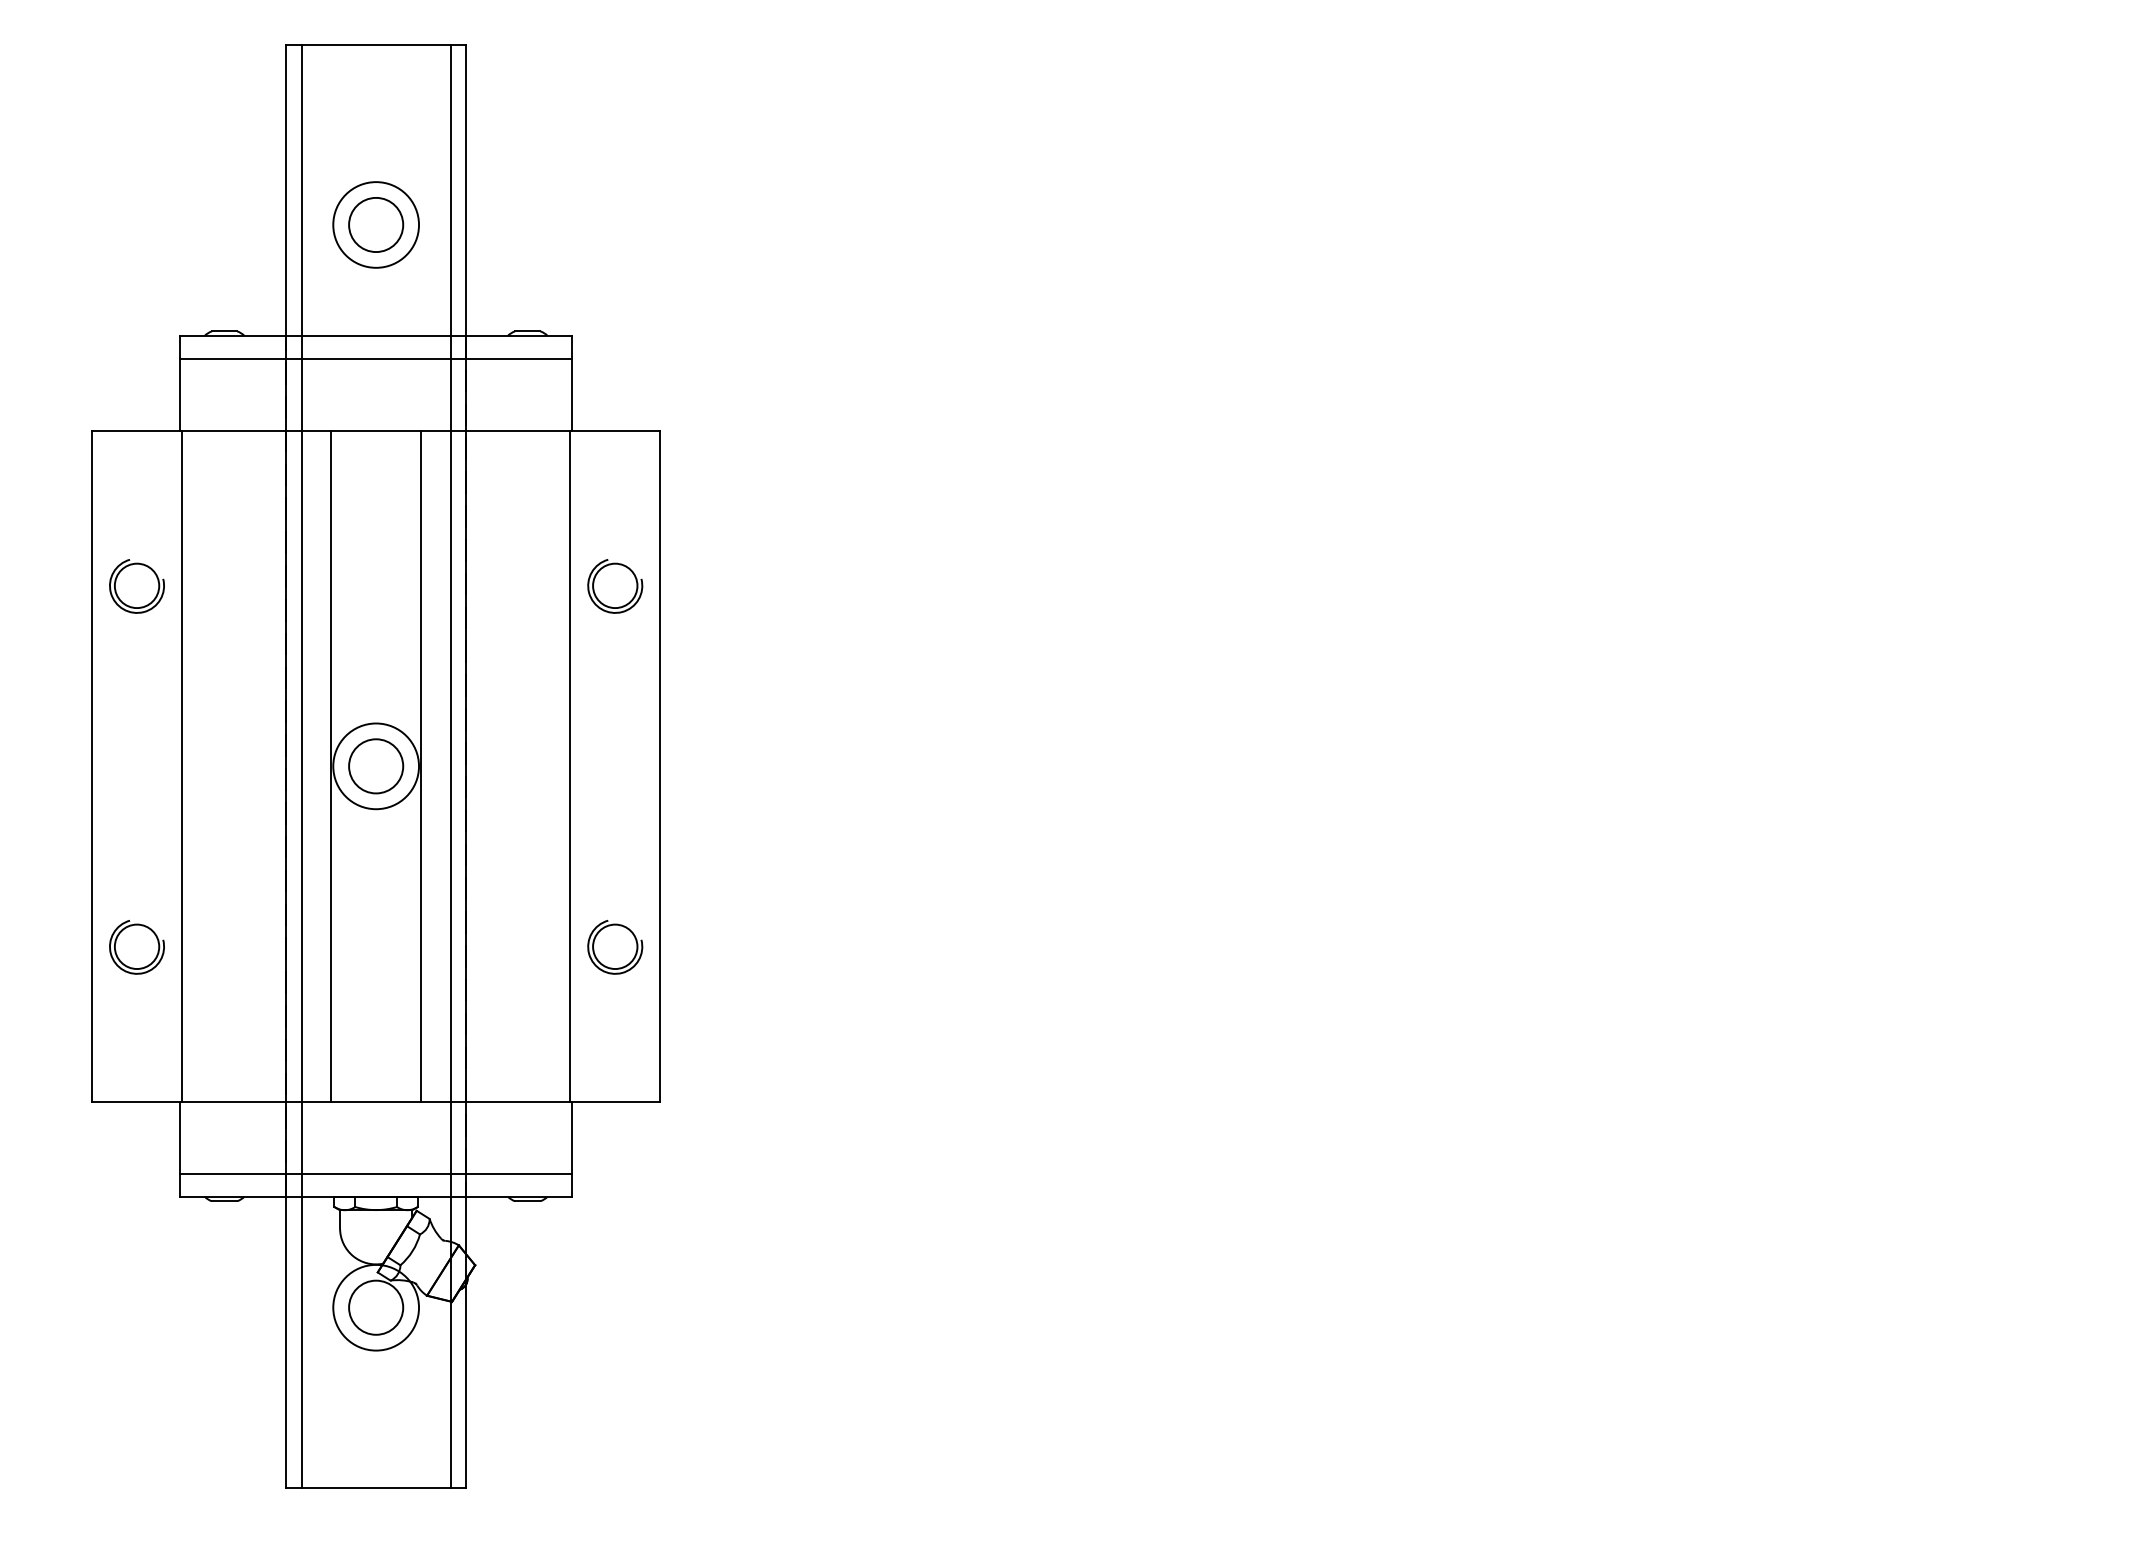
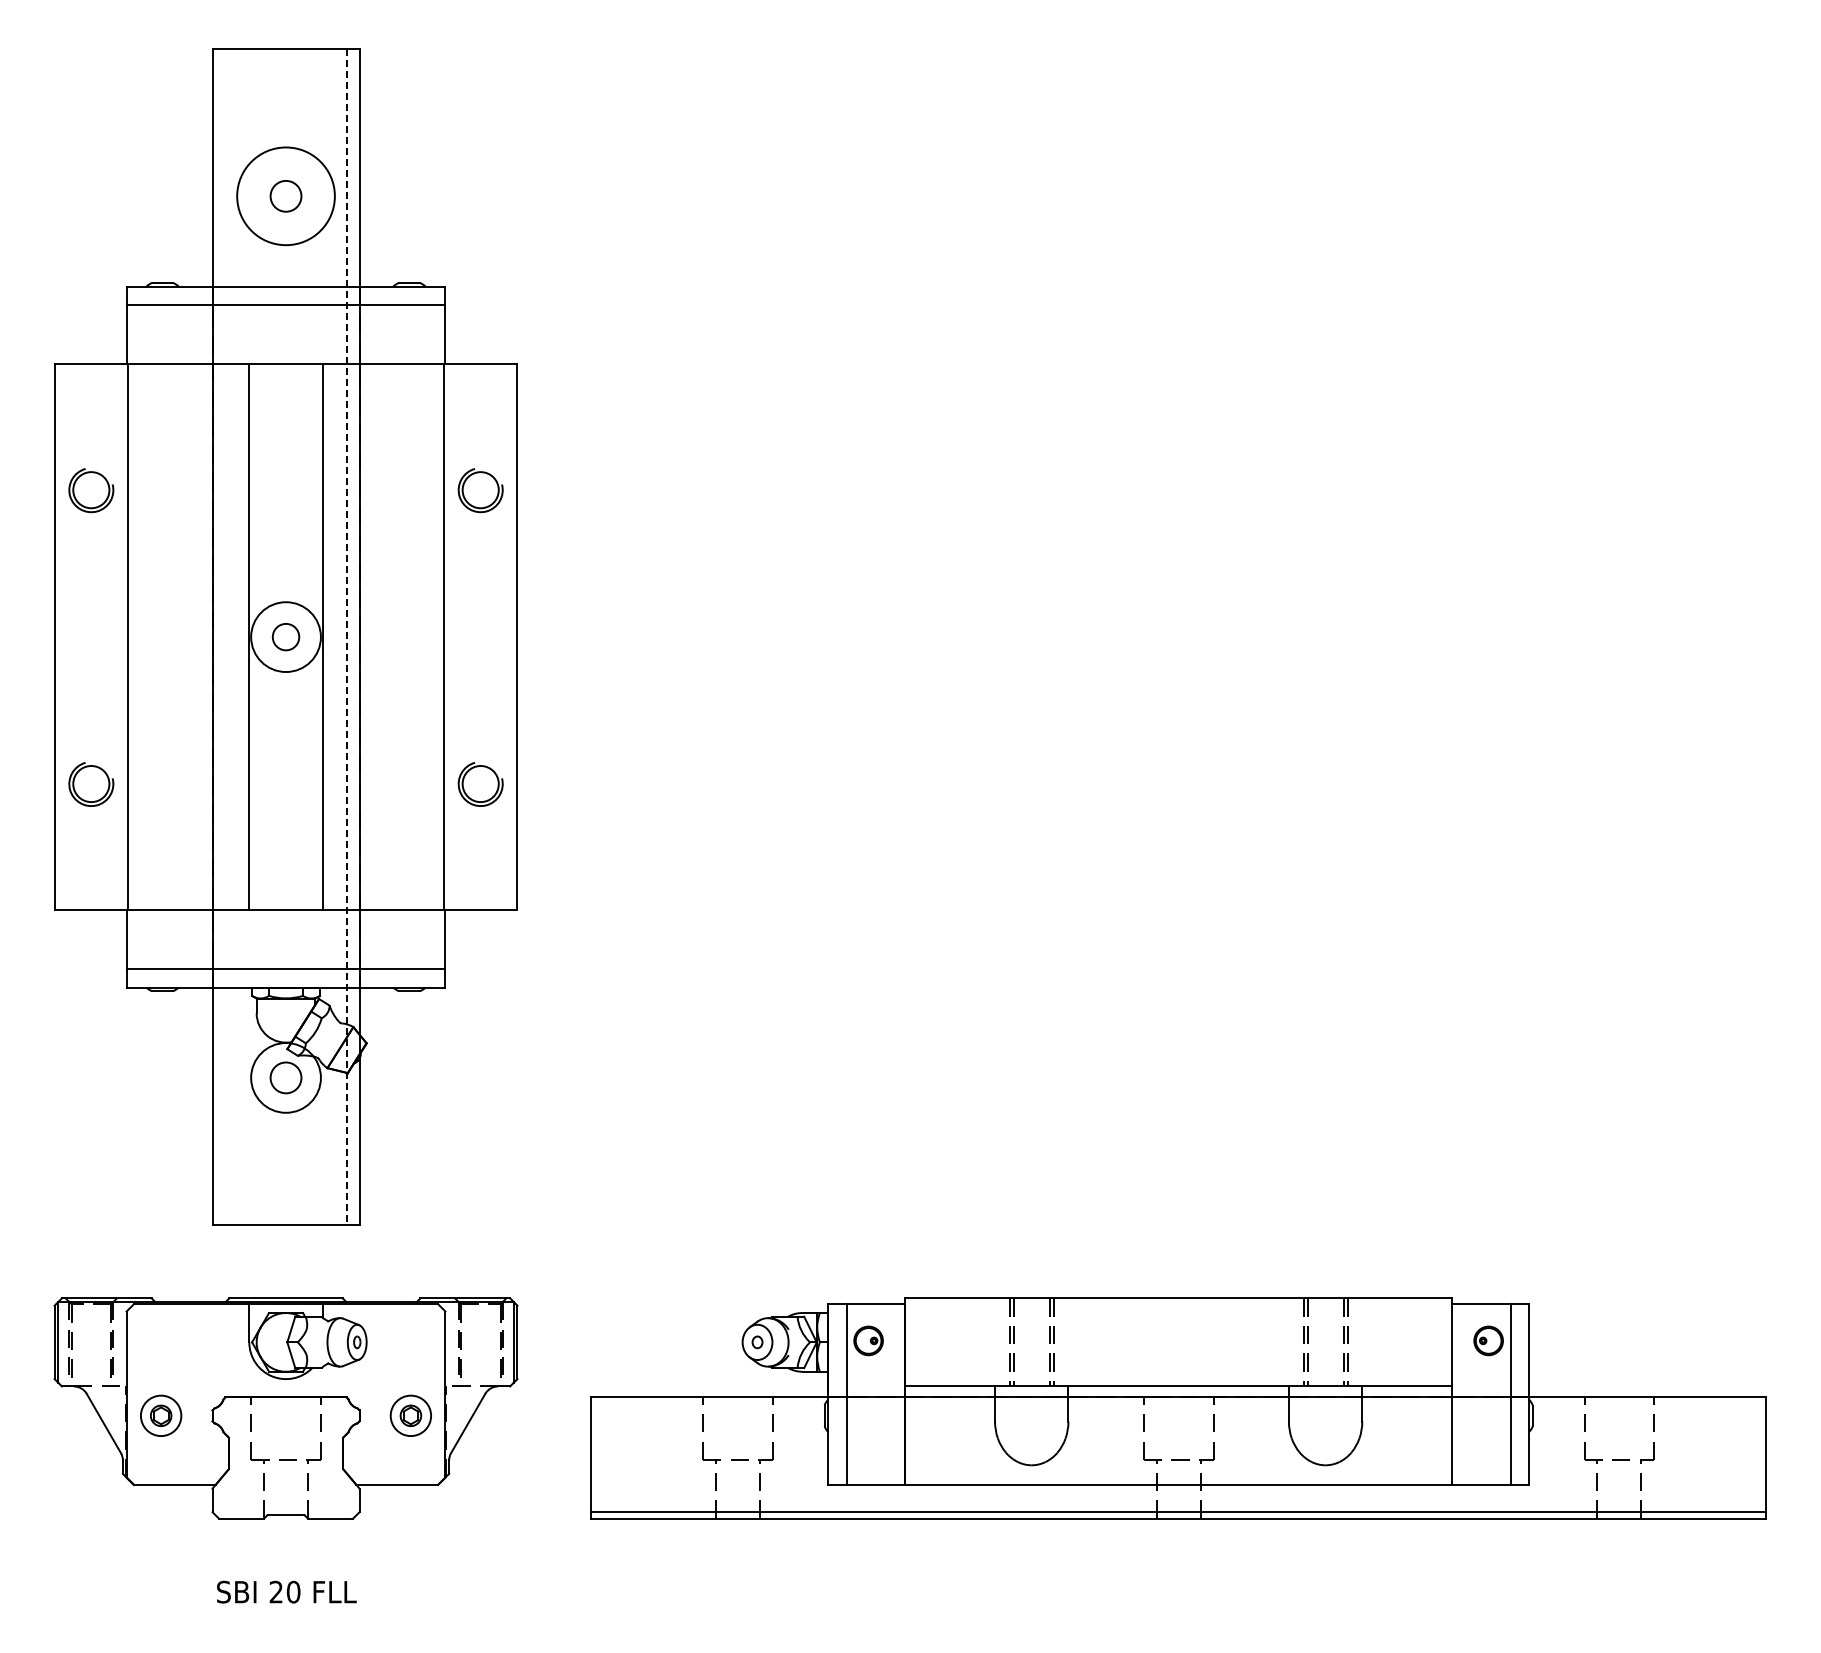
circle: (375, 225) -> (285, 196), size x1.4
circle: (376, 225) -> (286, 196), size x0.7
line: (301, 765) -> (225, 636), removed
circle: (376, 766) -> (286, 637), size x0.6
line: (450, 766) -> (346, 637), solid -> dashed
circle: (376, 1307) -> (286, 1077), size x0.7

